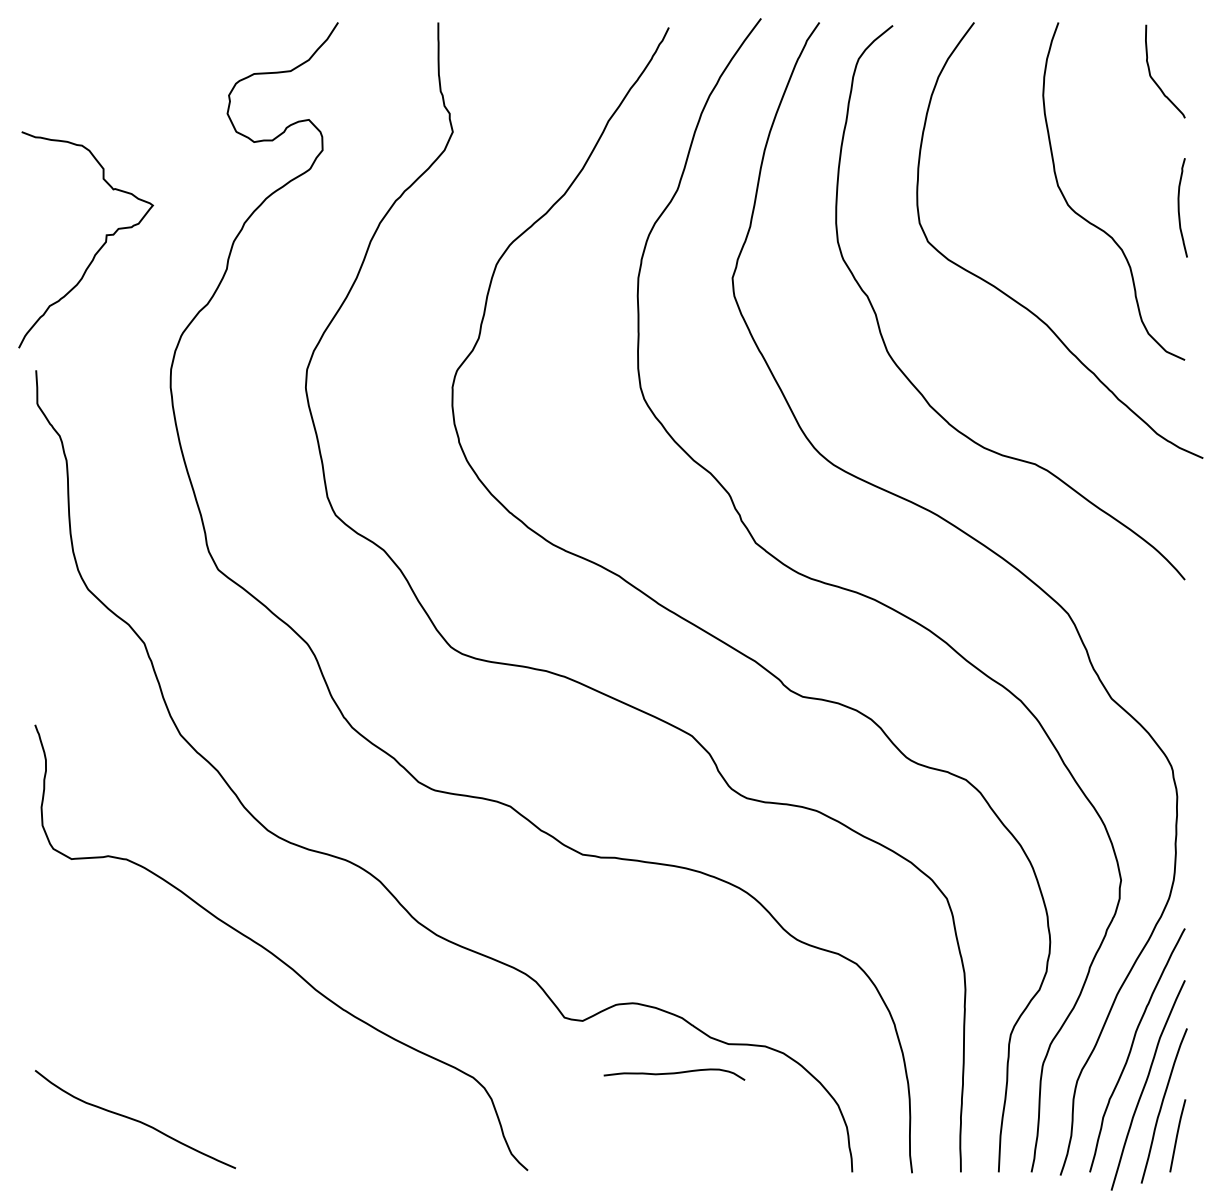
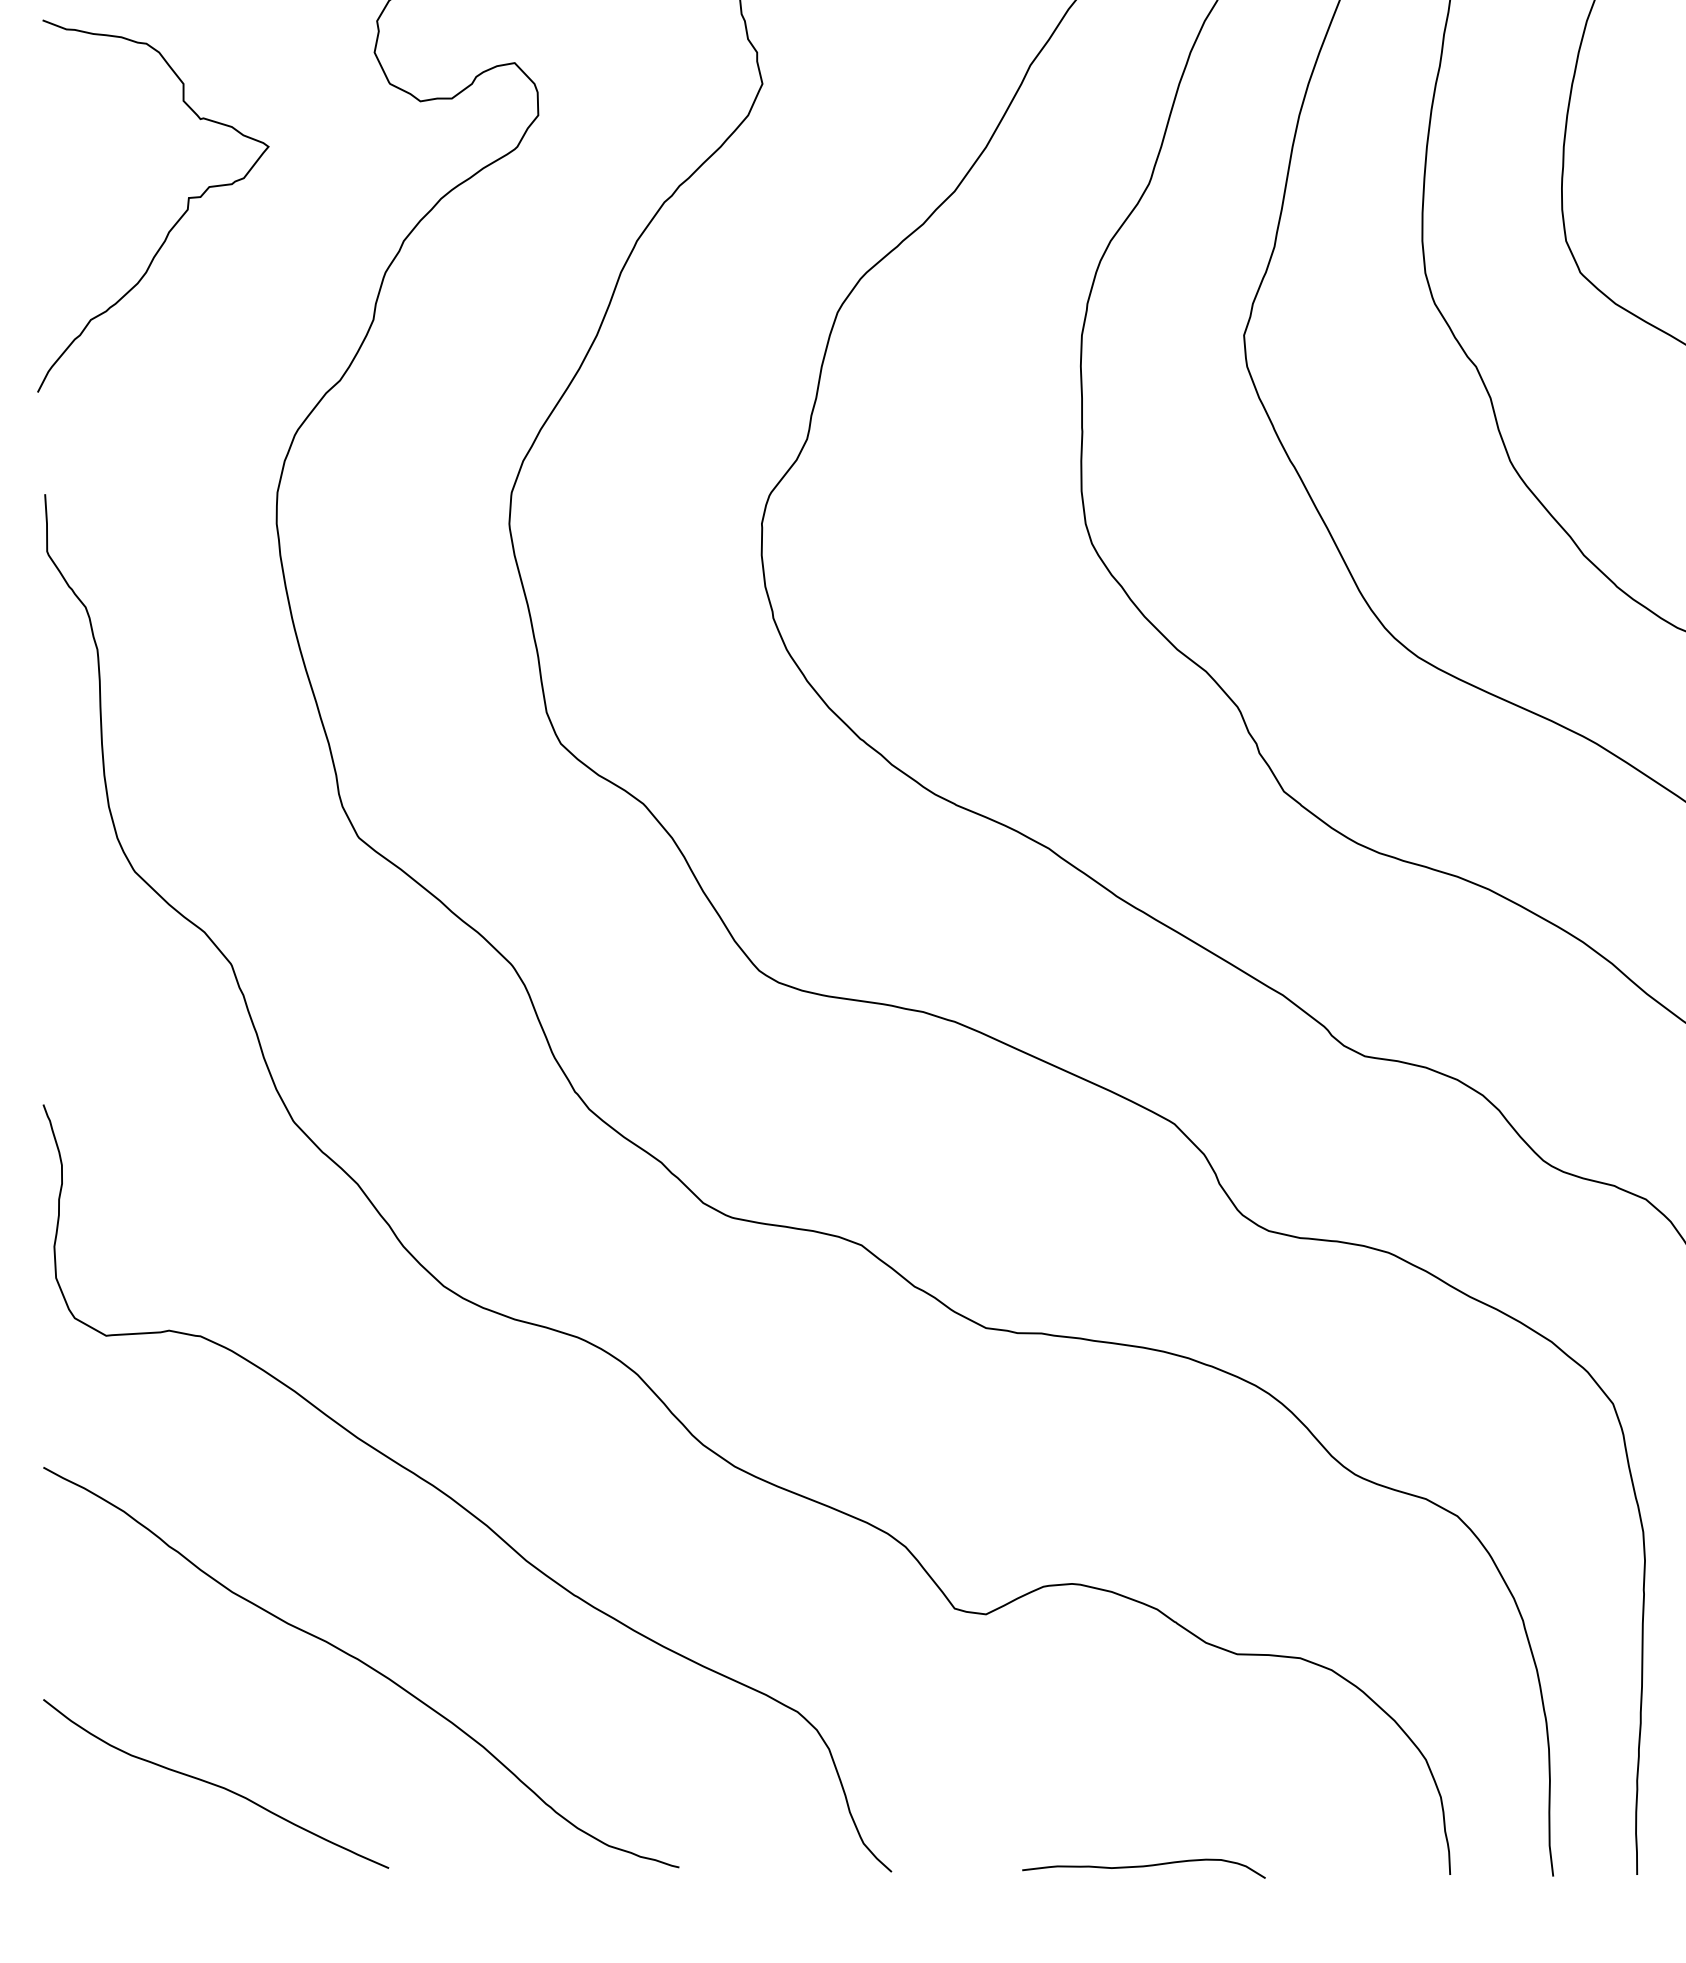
curve: (97, 250) -> (173, 224), moved
curve: (219, 1049) -> (360, 1663), added
curve: (674, 1074) -> (1144, 1868), moved

